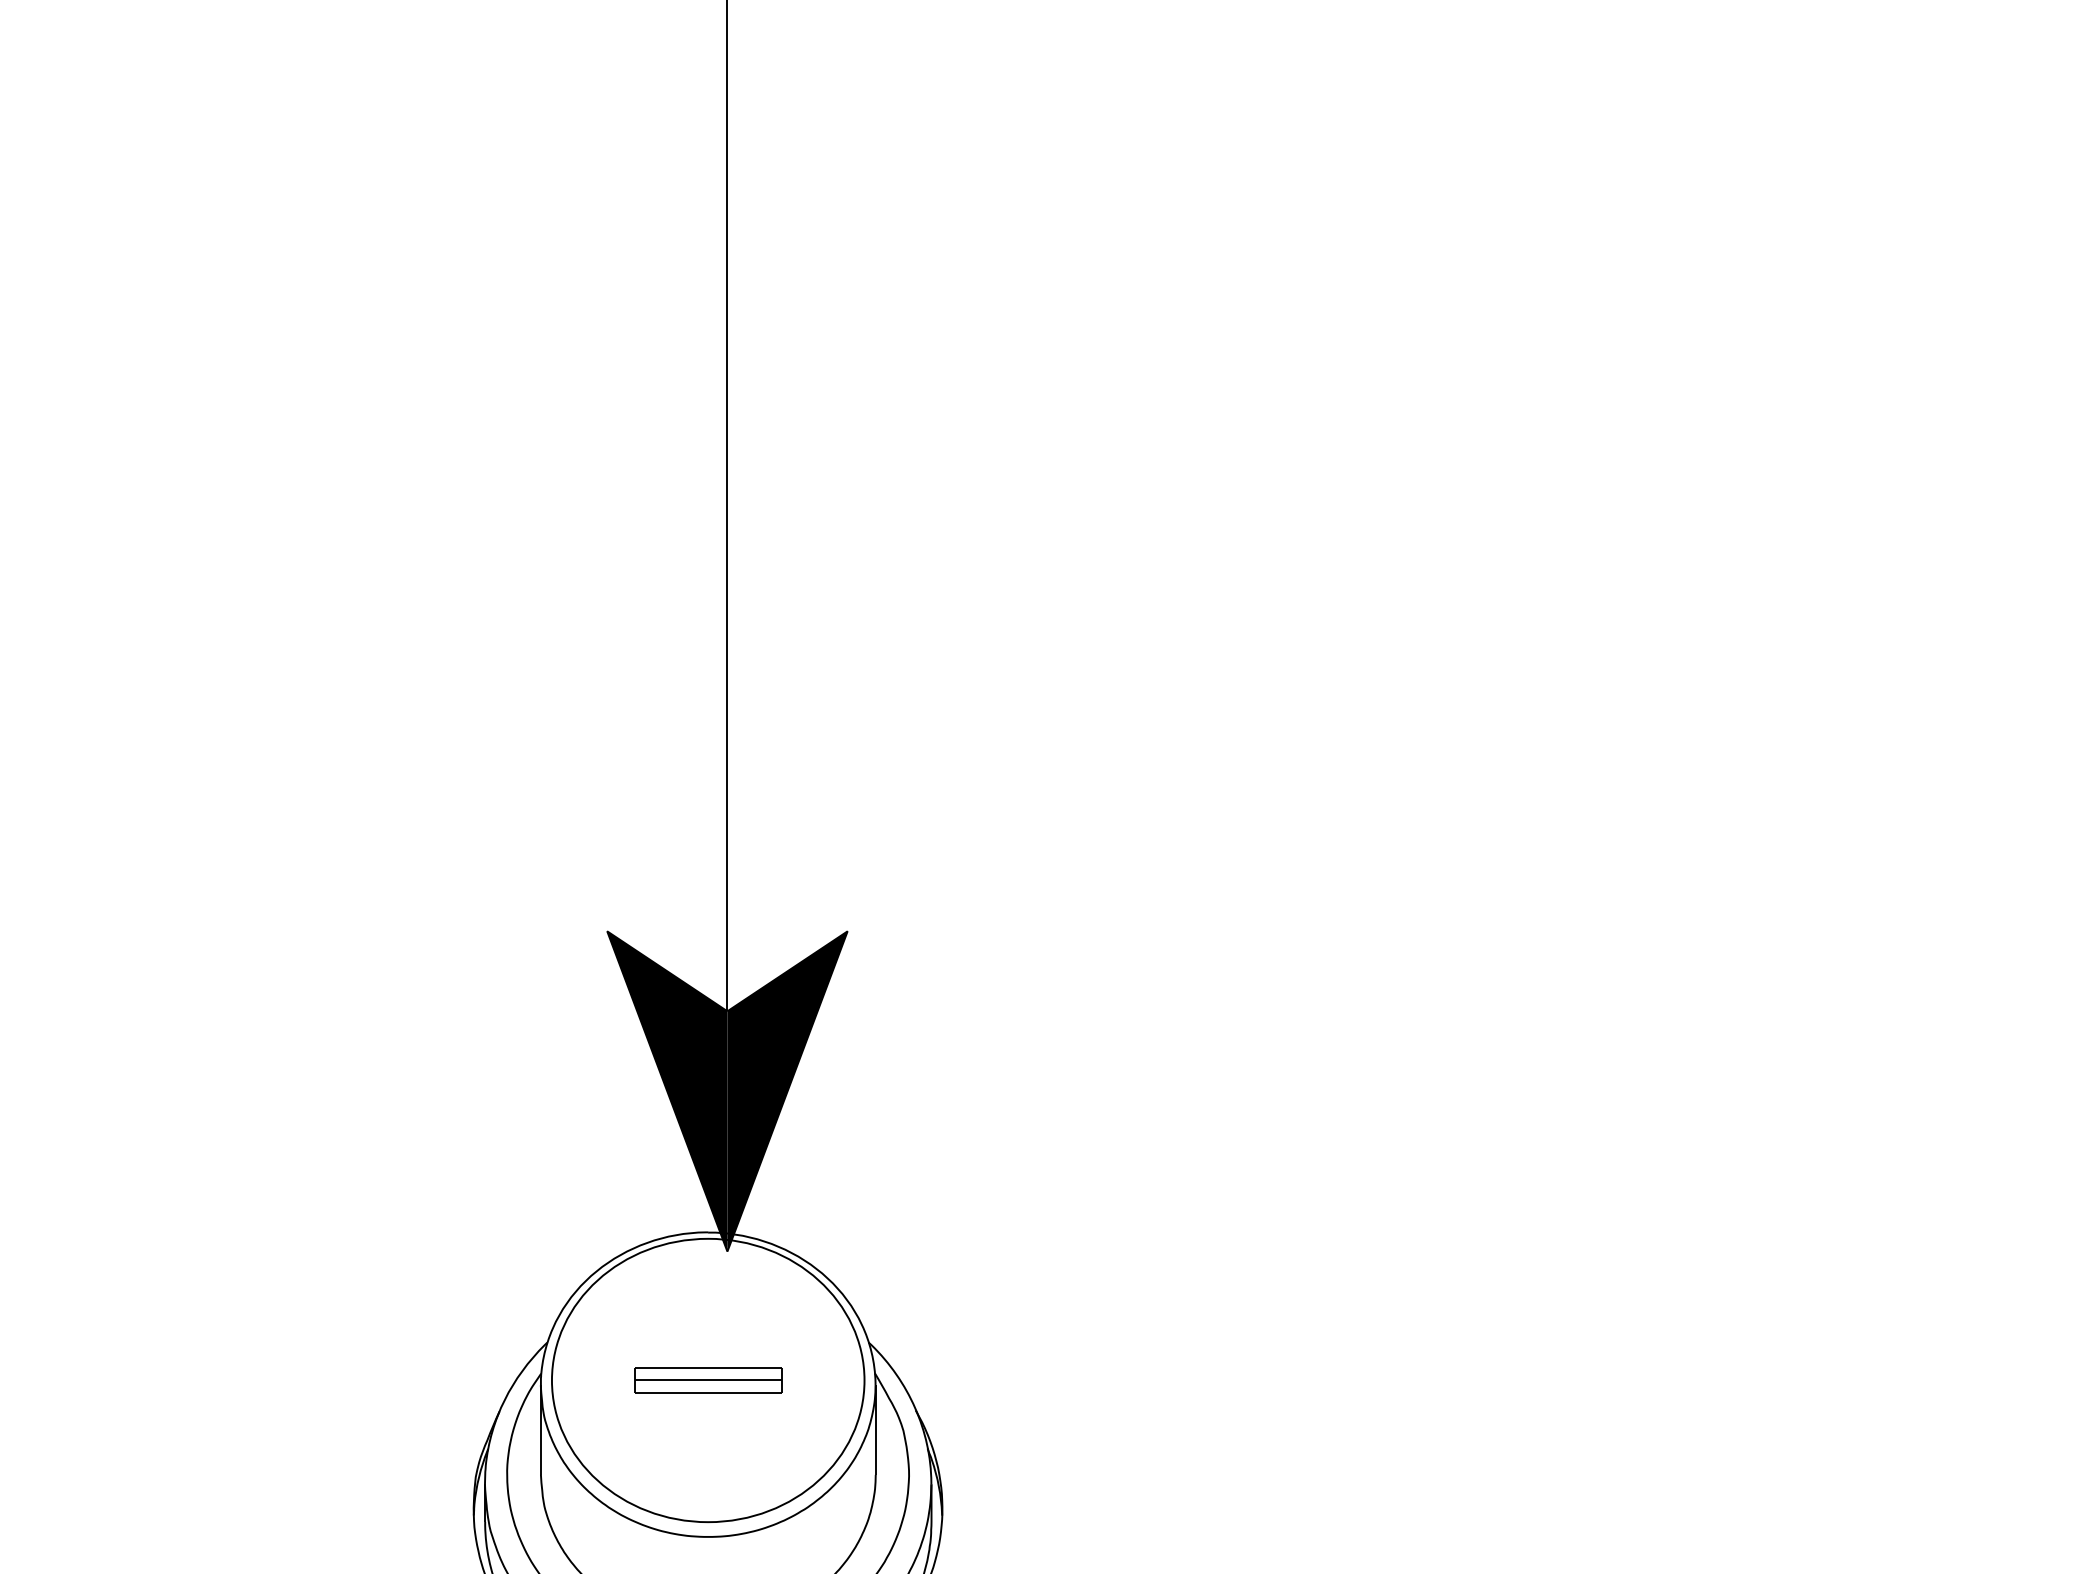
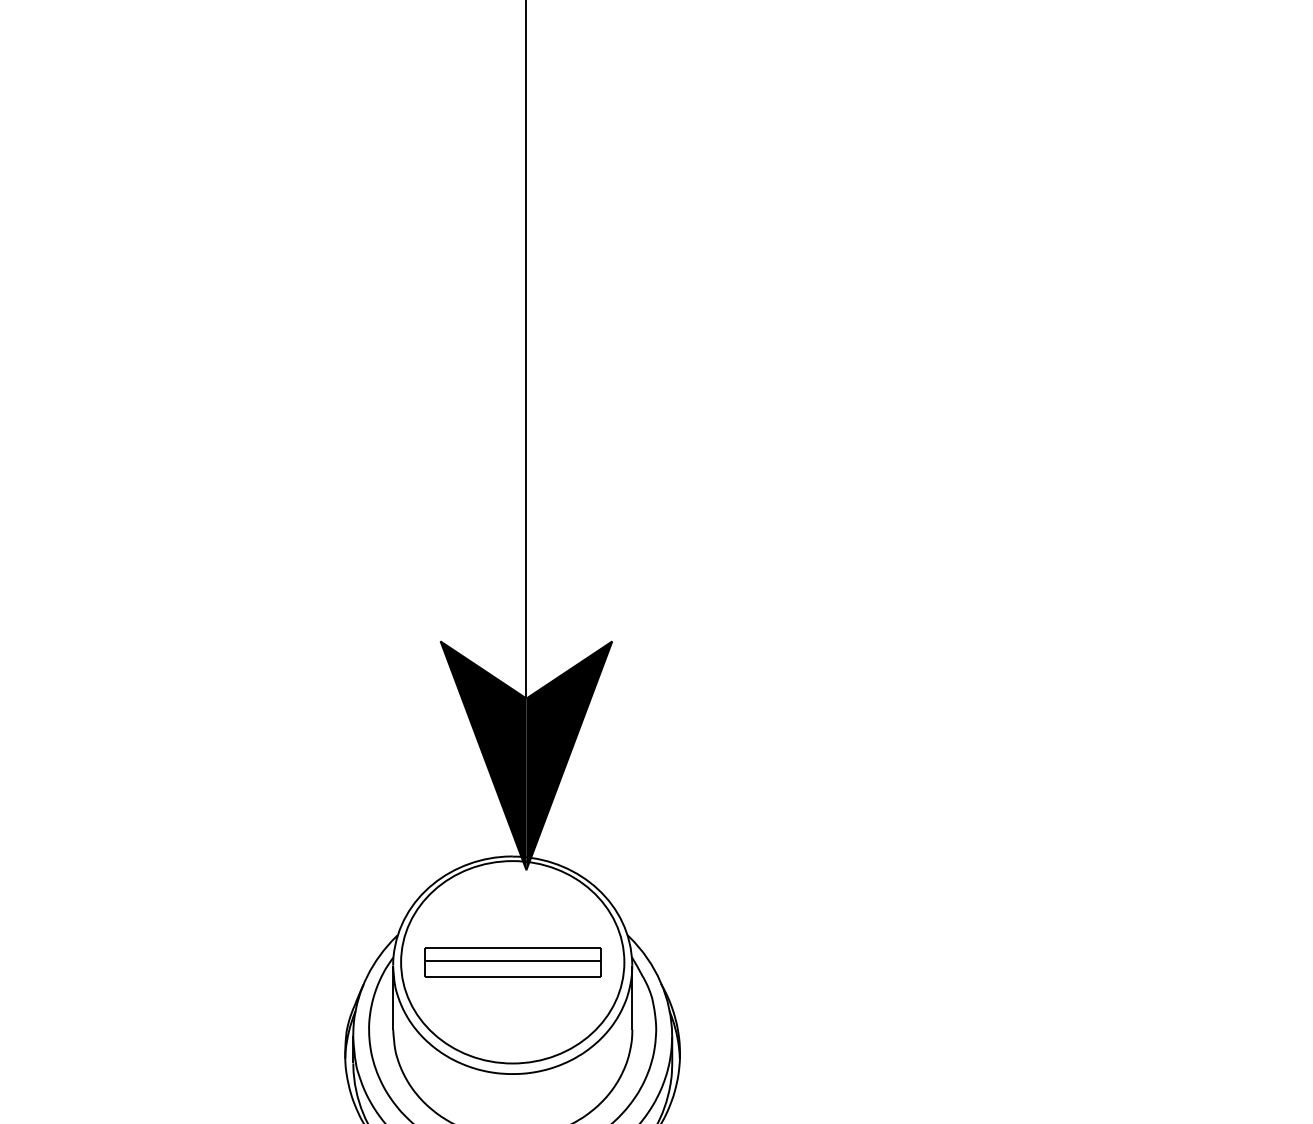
part: (708, 1380) -> (512, 962), size x1.67

